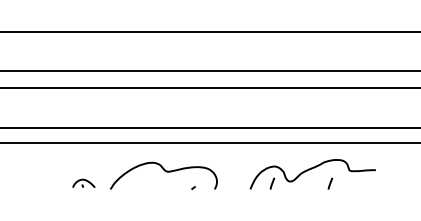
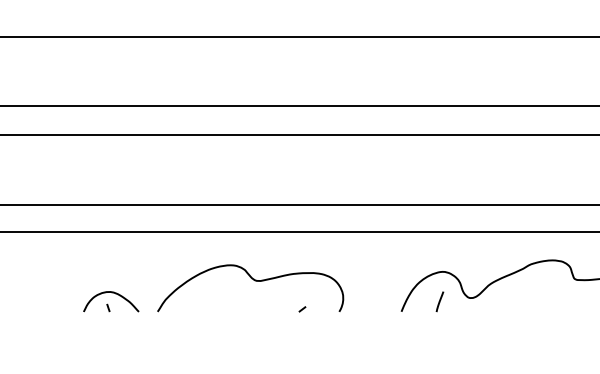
part: (83, 183) -> (110, 301), size x1.43
curve: (330, 183) -> (541, 301), removed

